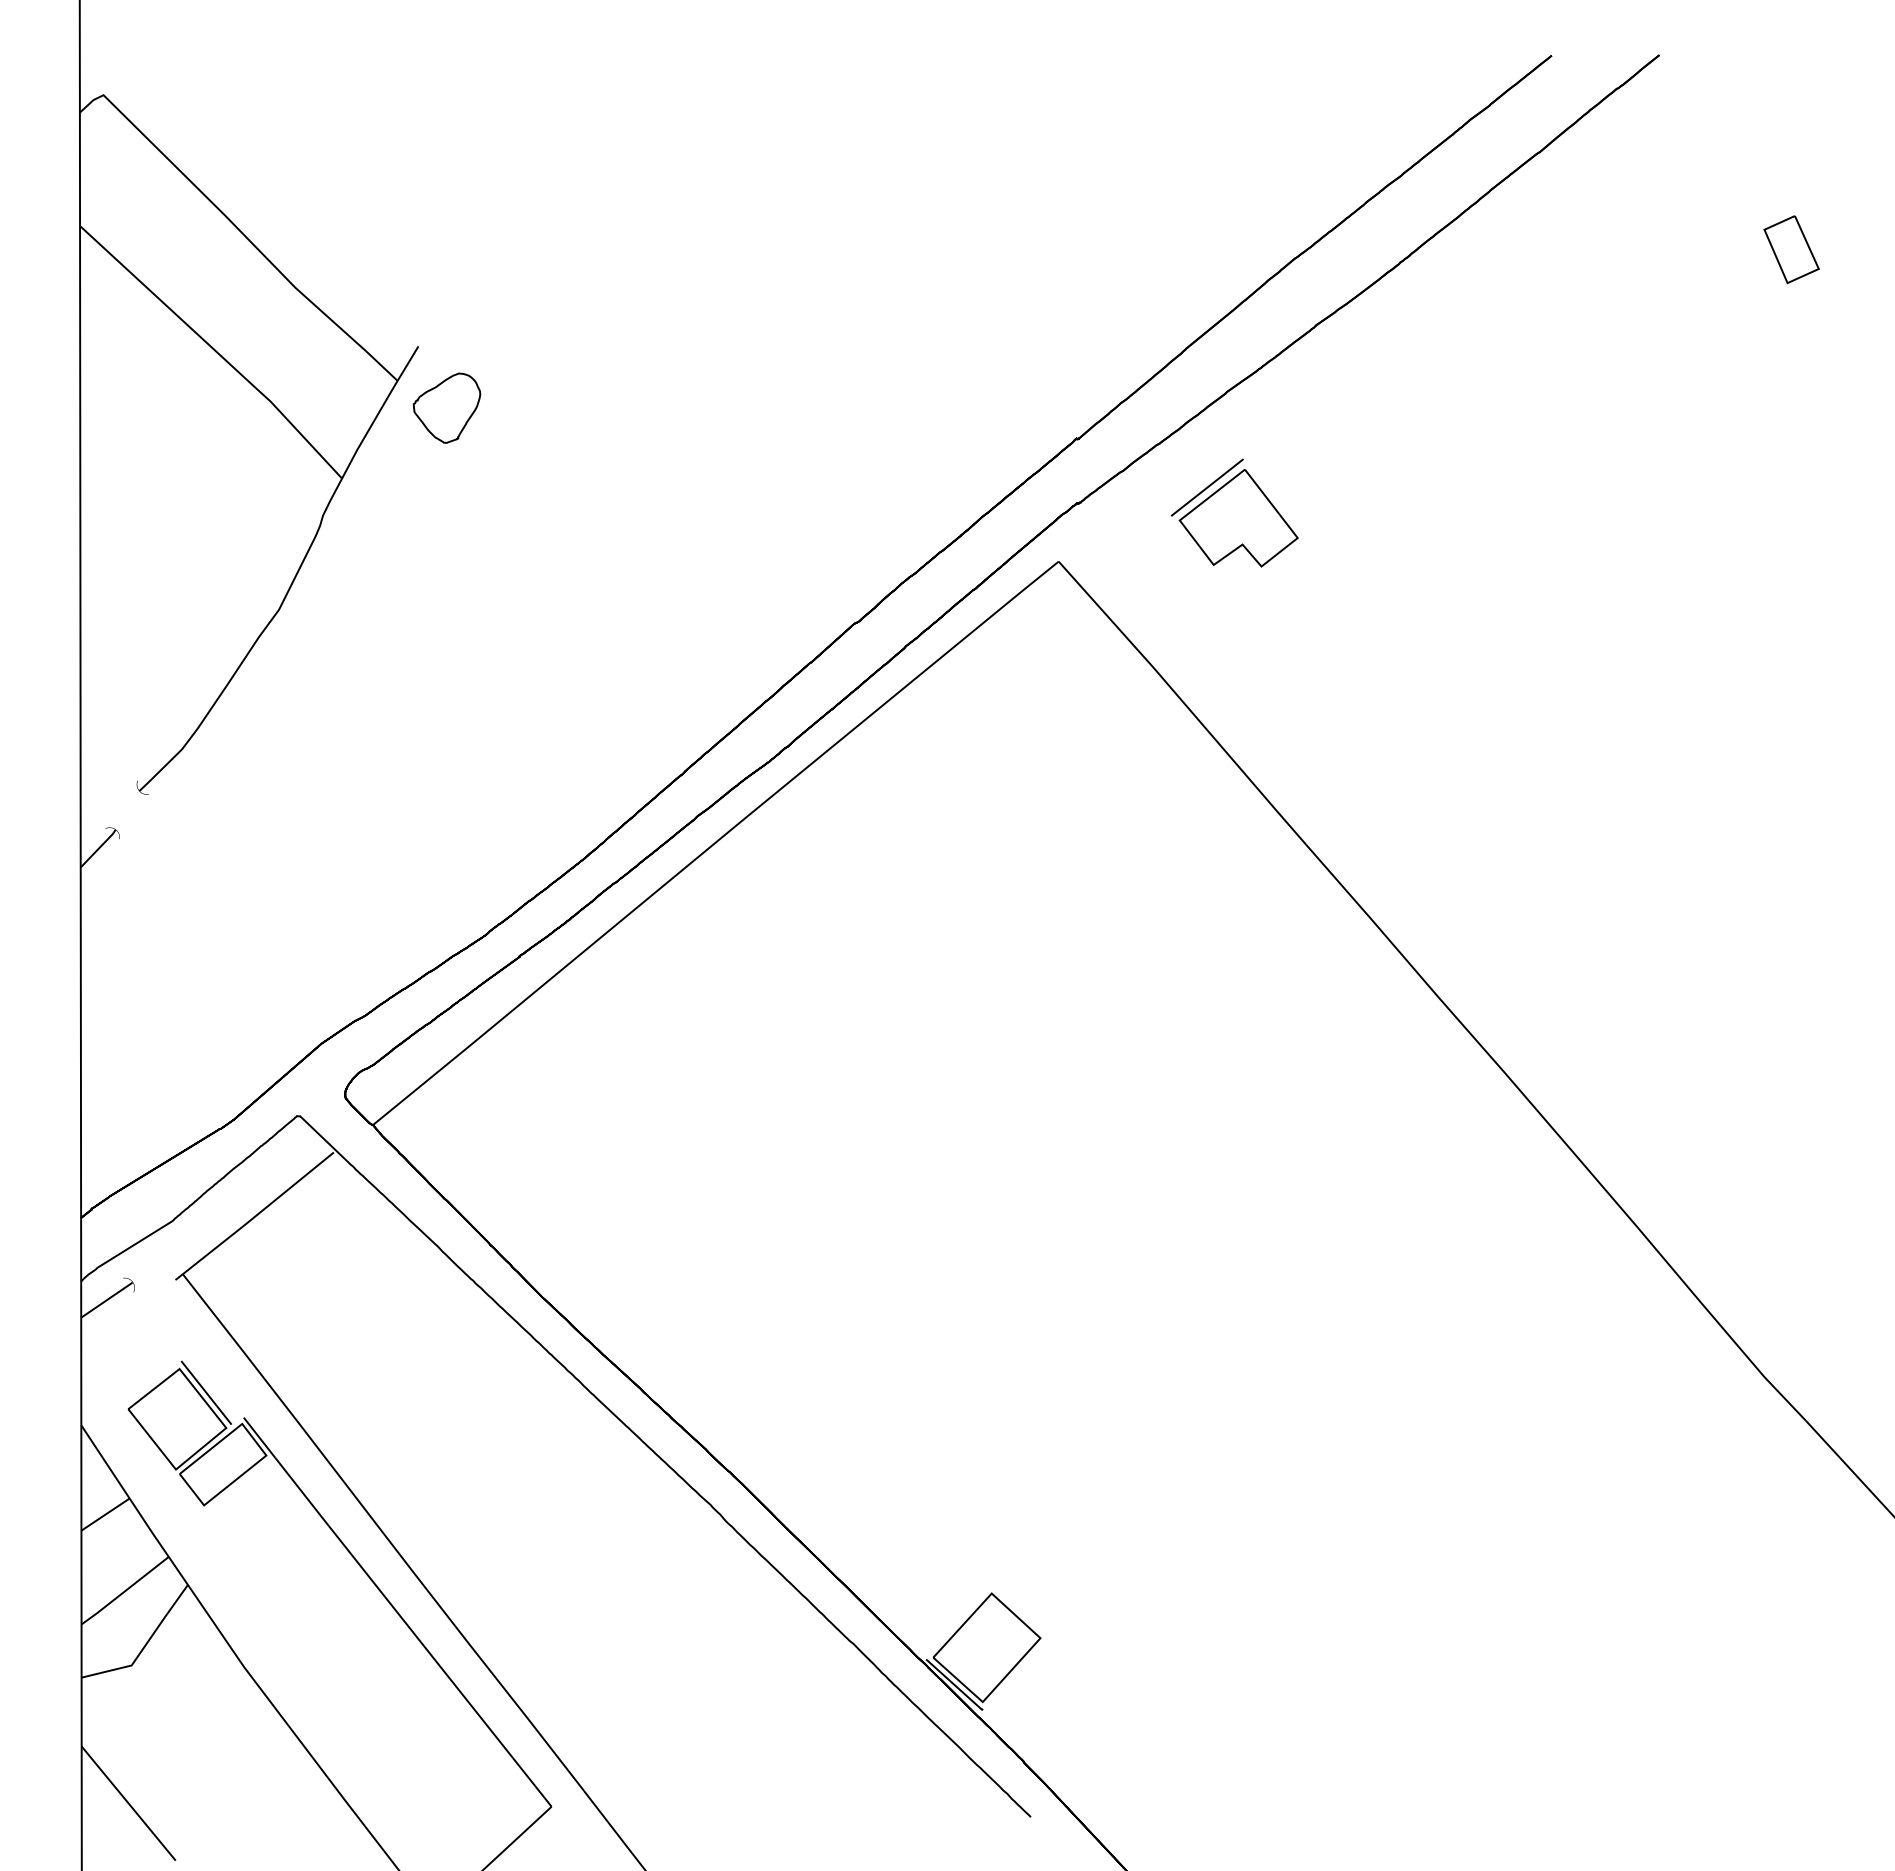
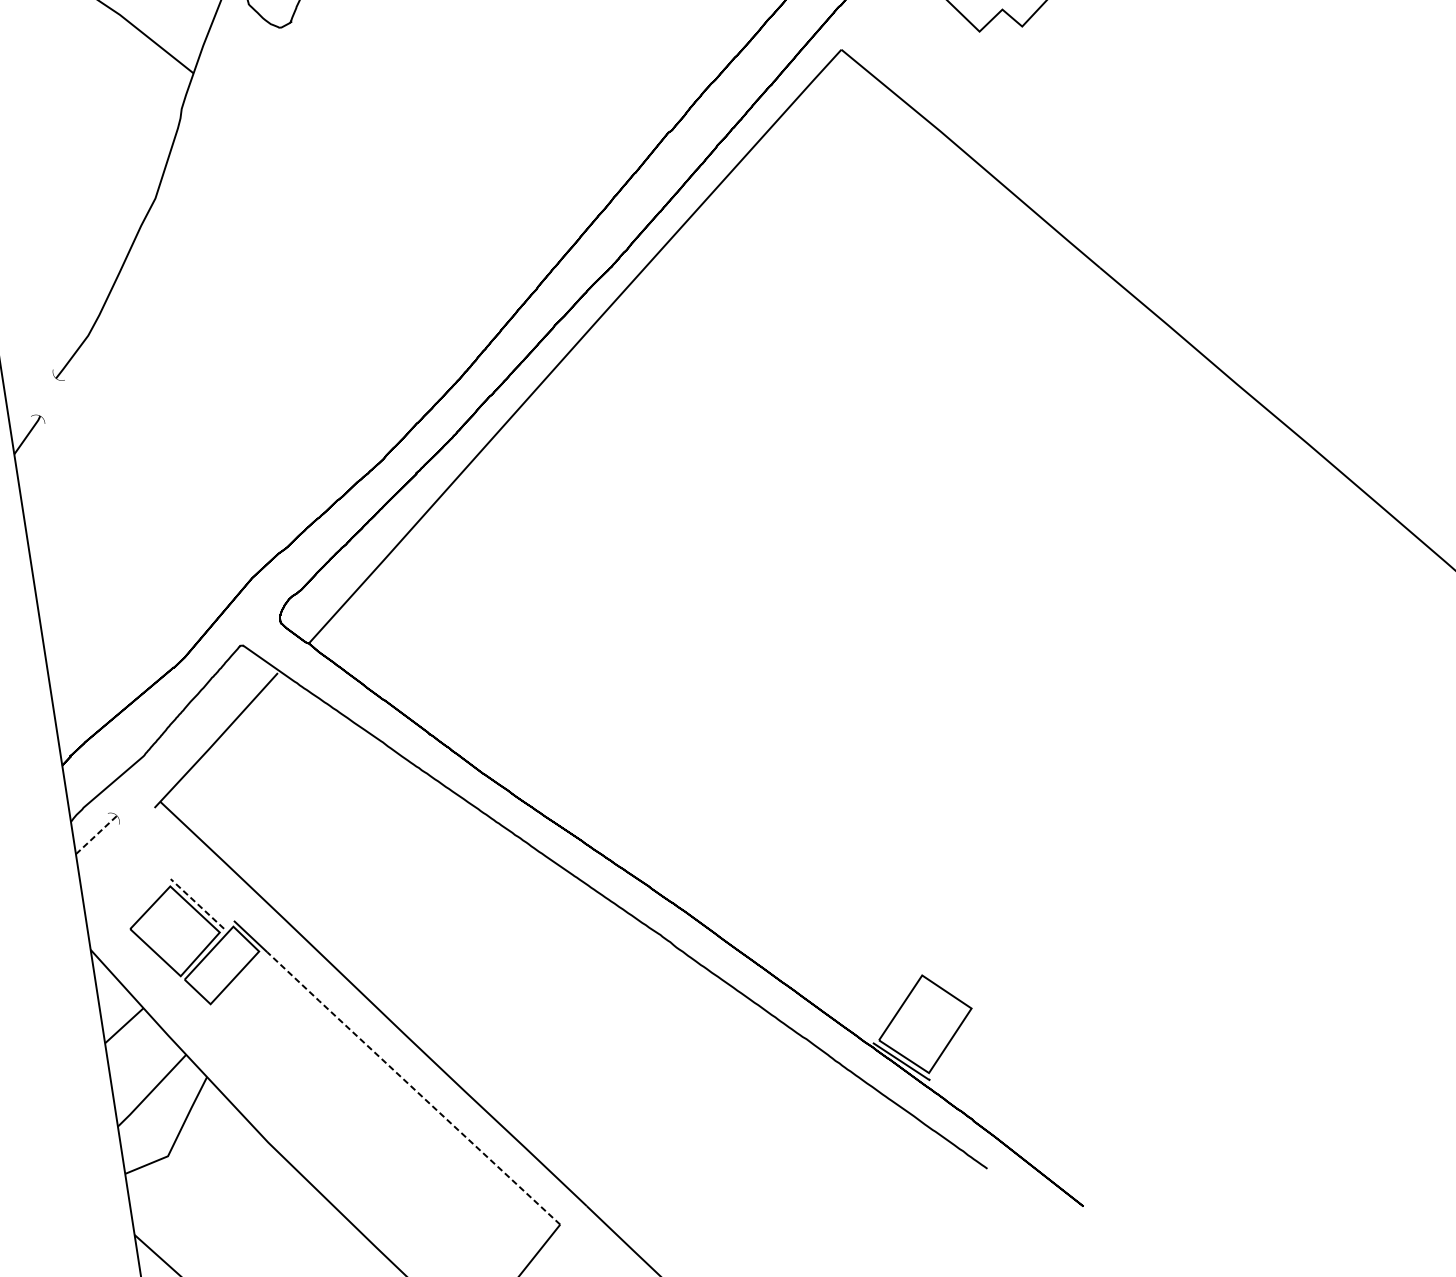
line: (107, 1299) -> (96, 834), solid -> dashed
line: (206, 1392) -> (197, 903), solid -> dashed
line: (412, 1631) -> (412, 1087), solid -> dashed

